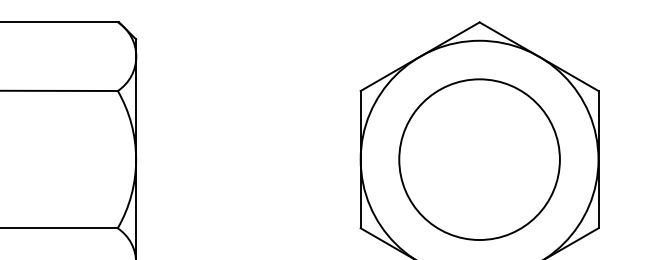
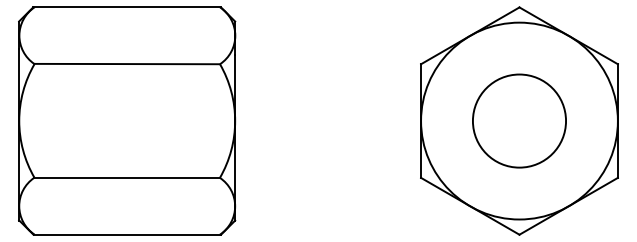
circle: (478, 158) -> (518, 120), size x0.7

